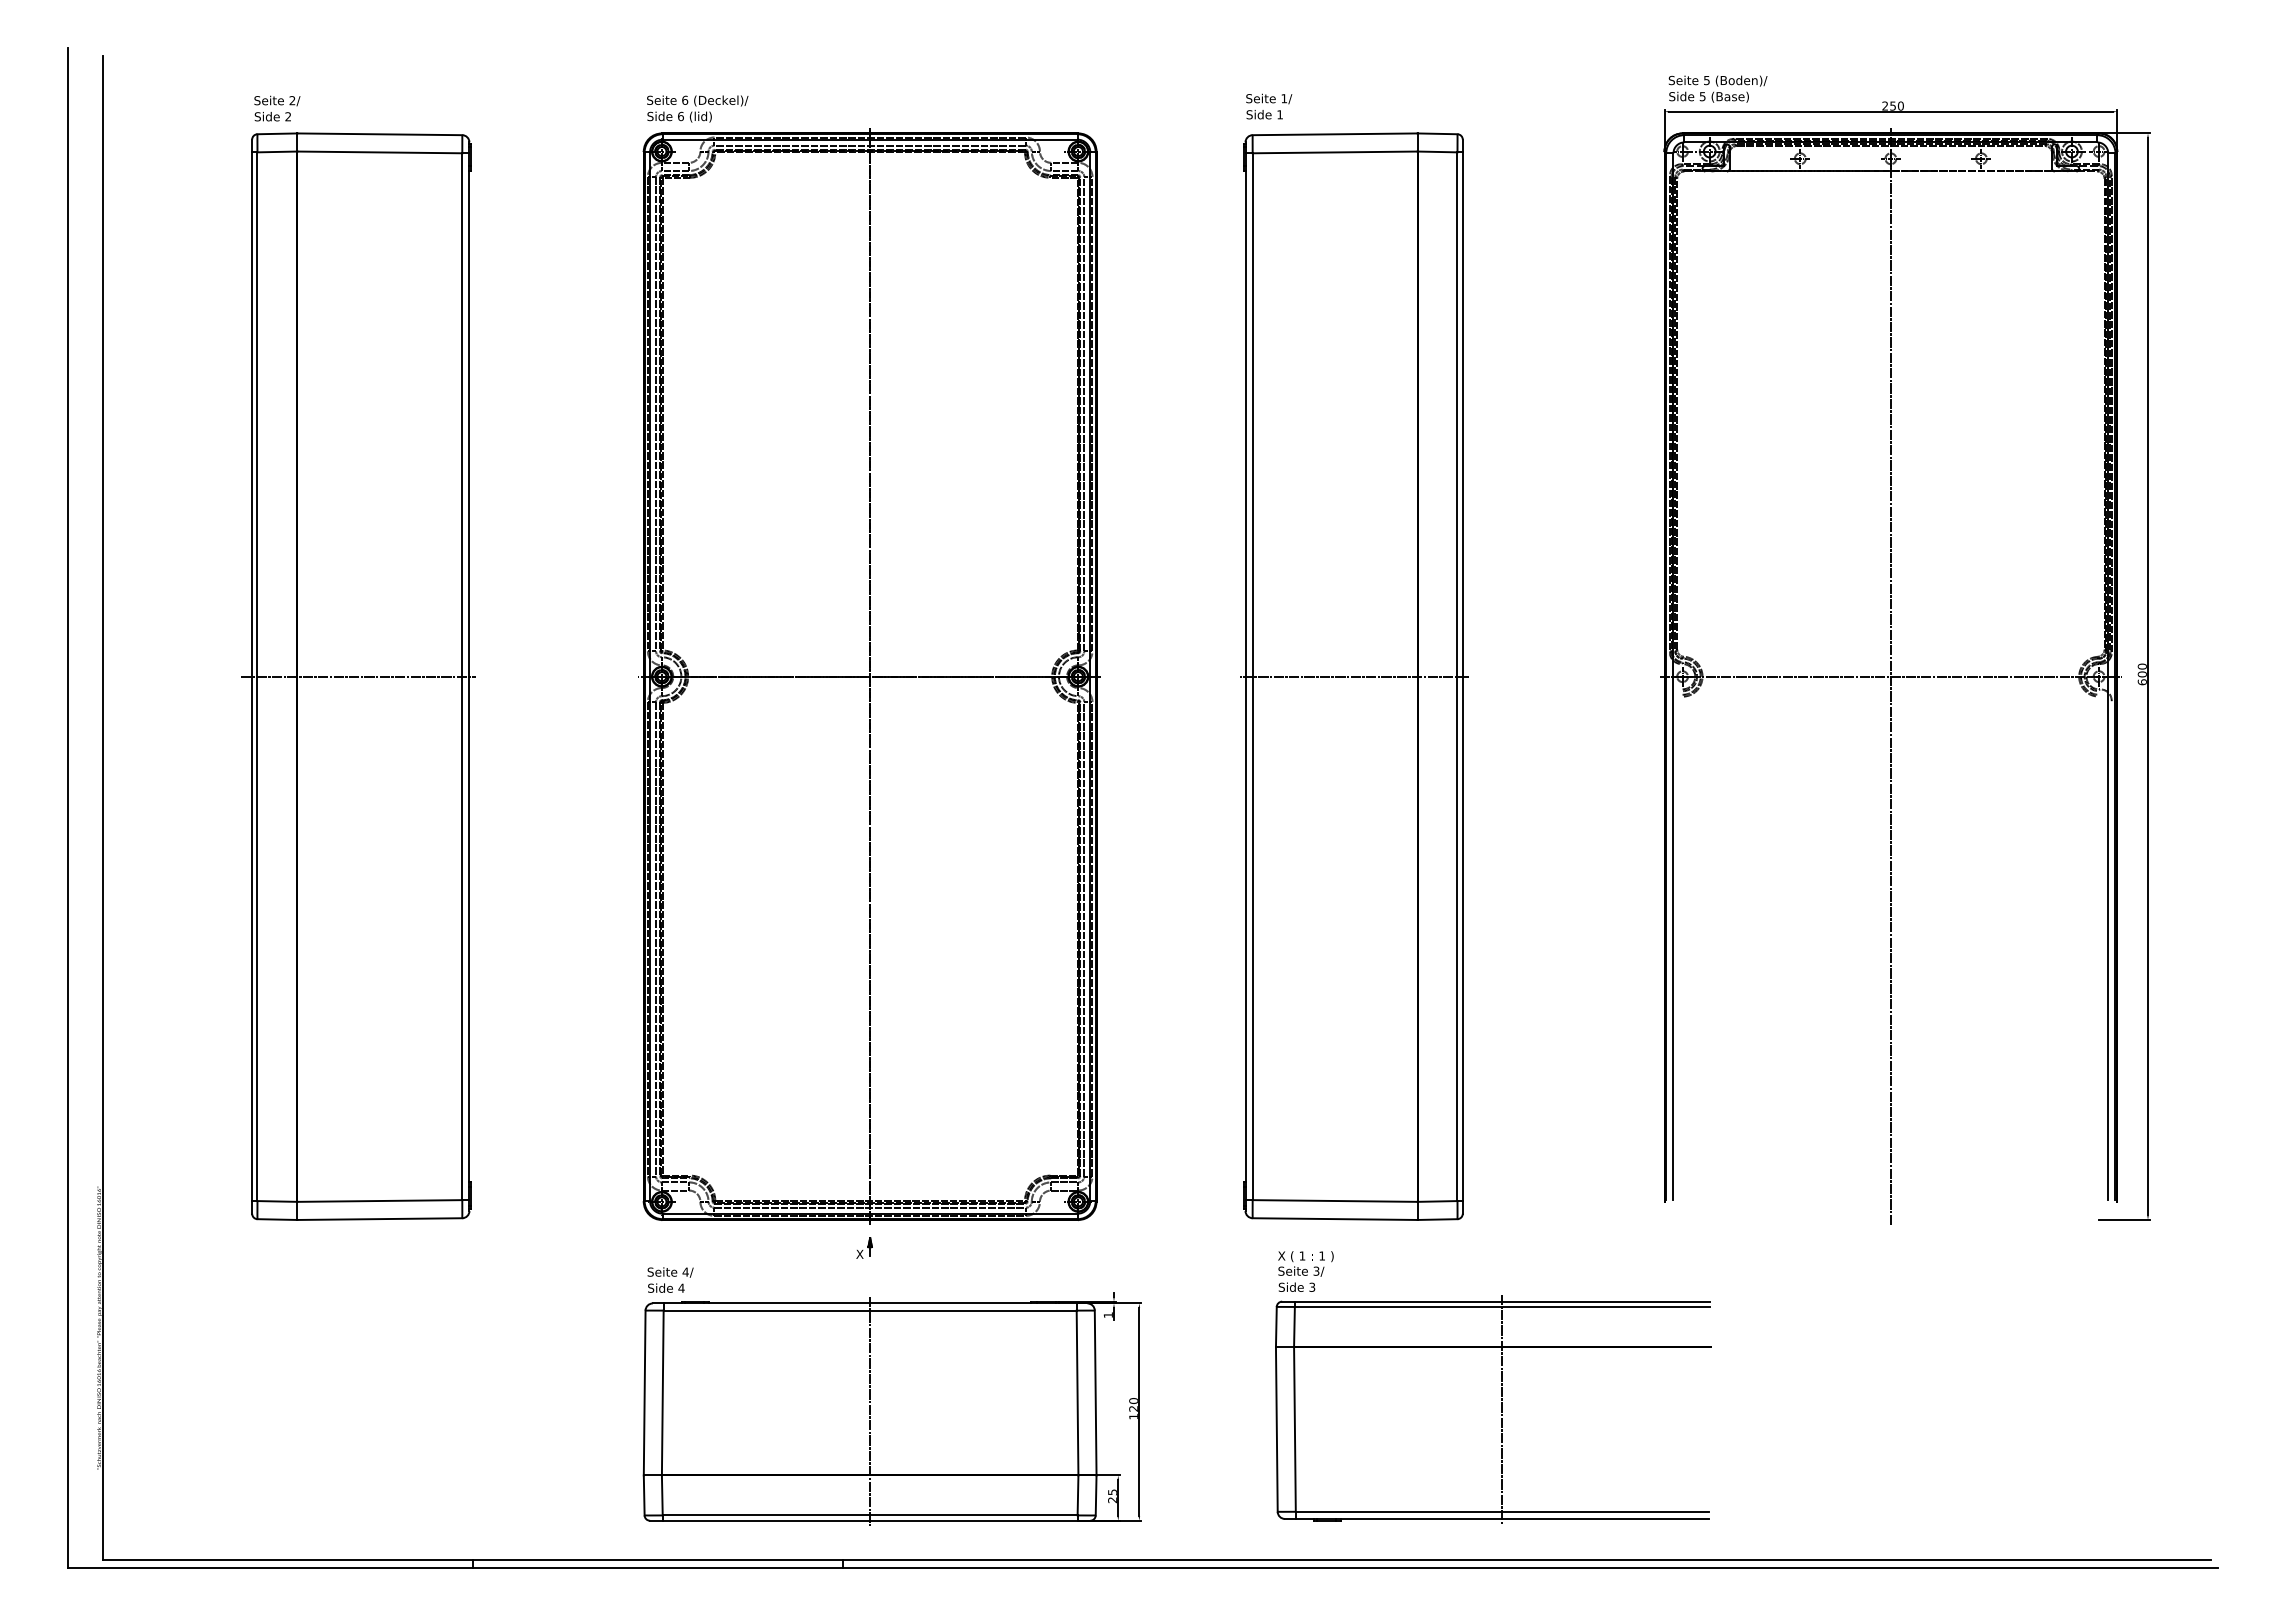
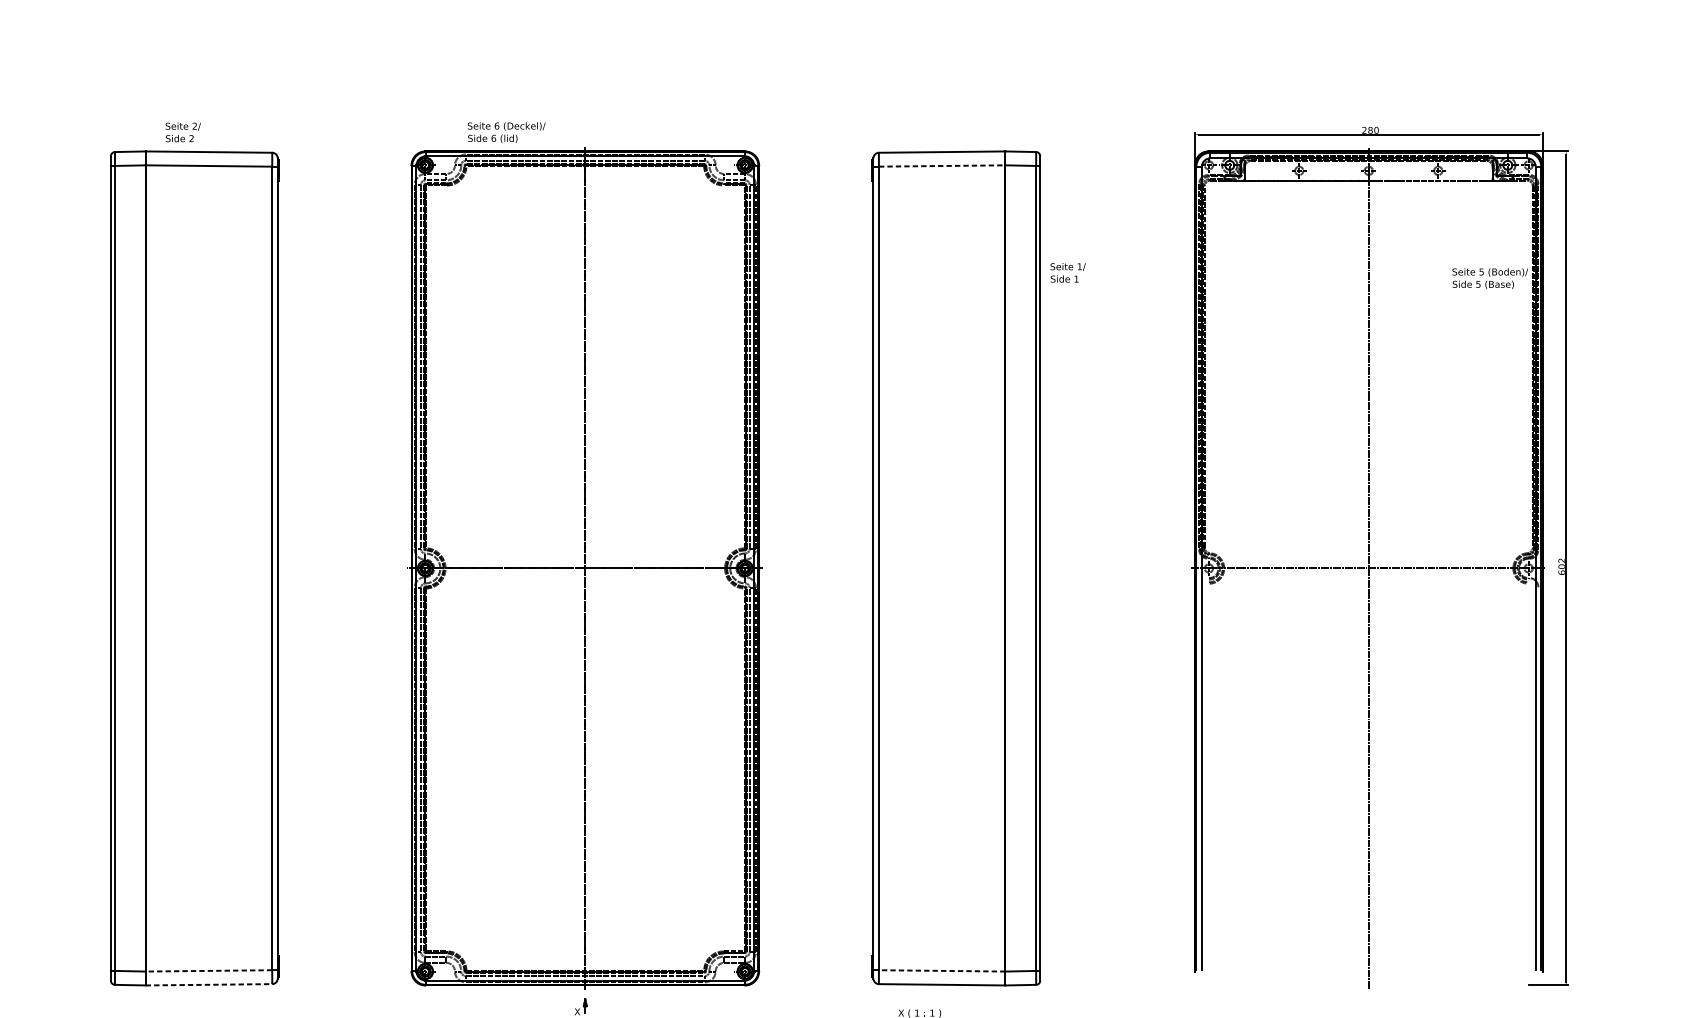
text: (1717, 88) -> (1489, 278), moved
text: (1893, 105) -> (1370, 129), 250 -> 280
text: (1269, 106) -> (1068, 272), moved
text: (277, 108) -> (183, 132), moved
text: (697, 108) -> (506, 132), moved
line: (1335, 152) -> (942, 166), solid -> dashed
text: (2141, 666) -> (1561, 560), 600 -> 602
line: (358, 676) -> (192, 568), removed
line: (1354, 676) -> (957, 568), removed
line: (1334, 1200) -> (941, 970), solid -> dashed
line: (379, 1201) -> (208, 971), solid -> dashed
line: (380, 1219) -> (209, 985), solid -> dashed

